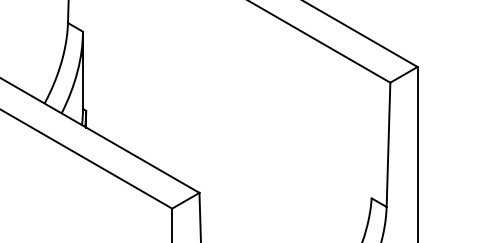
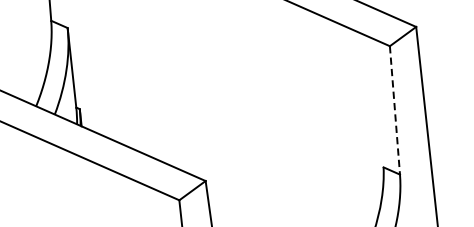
line: (388, 145) -> (395, 111), solid -> dashed

